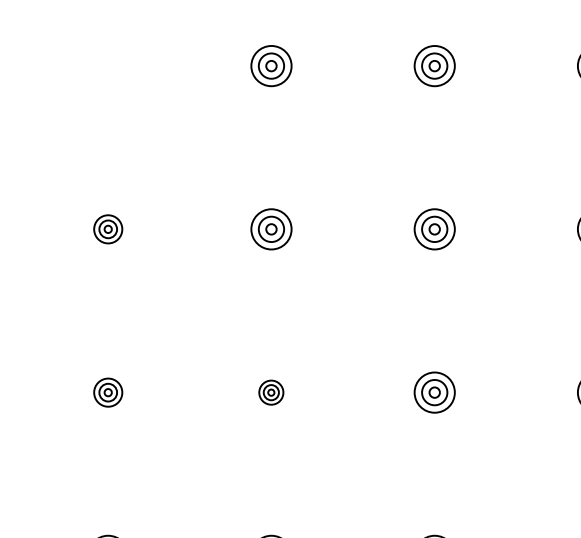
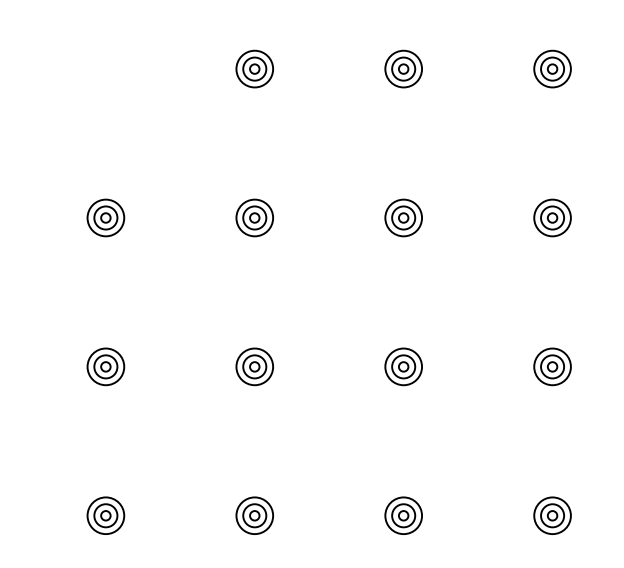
part: (107, 228) -> (105, 217), size x1.43
part: (107, 392) -> (105, 366), size x1.43
part: (271, 392) -> (254, 366), size x1.67

